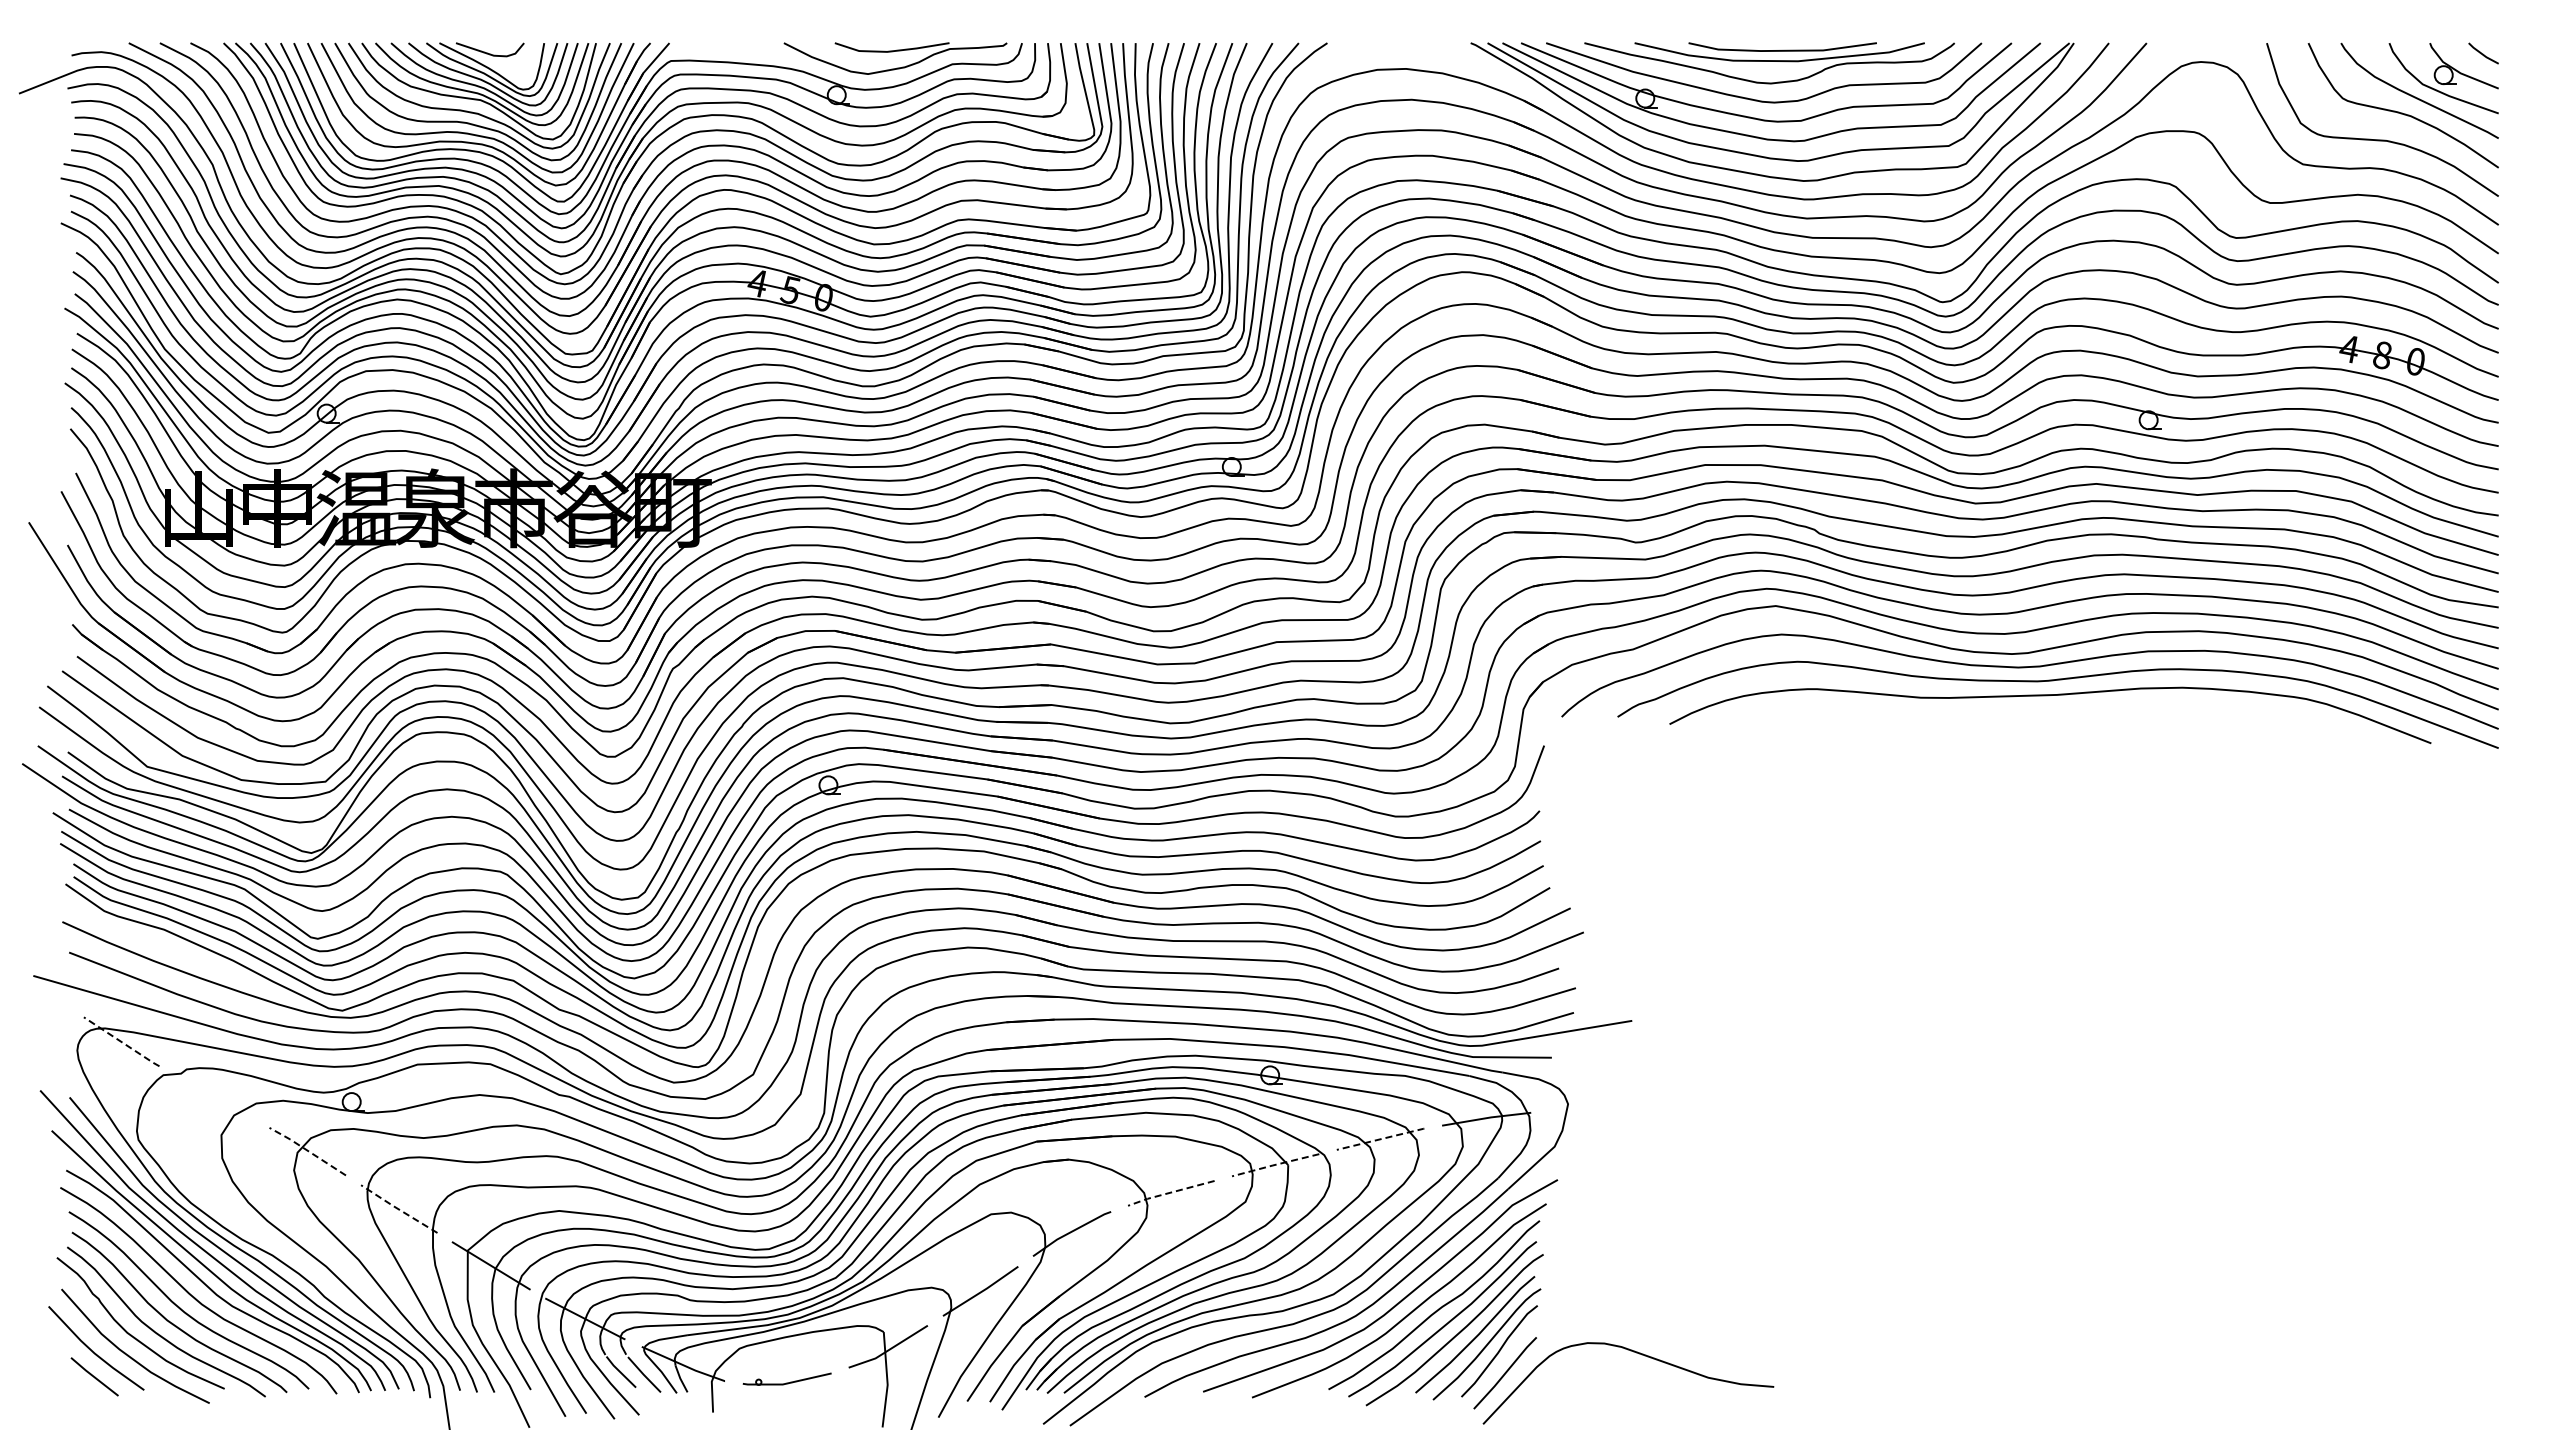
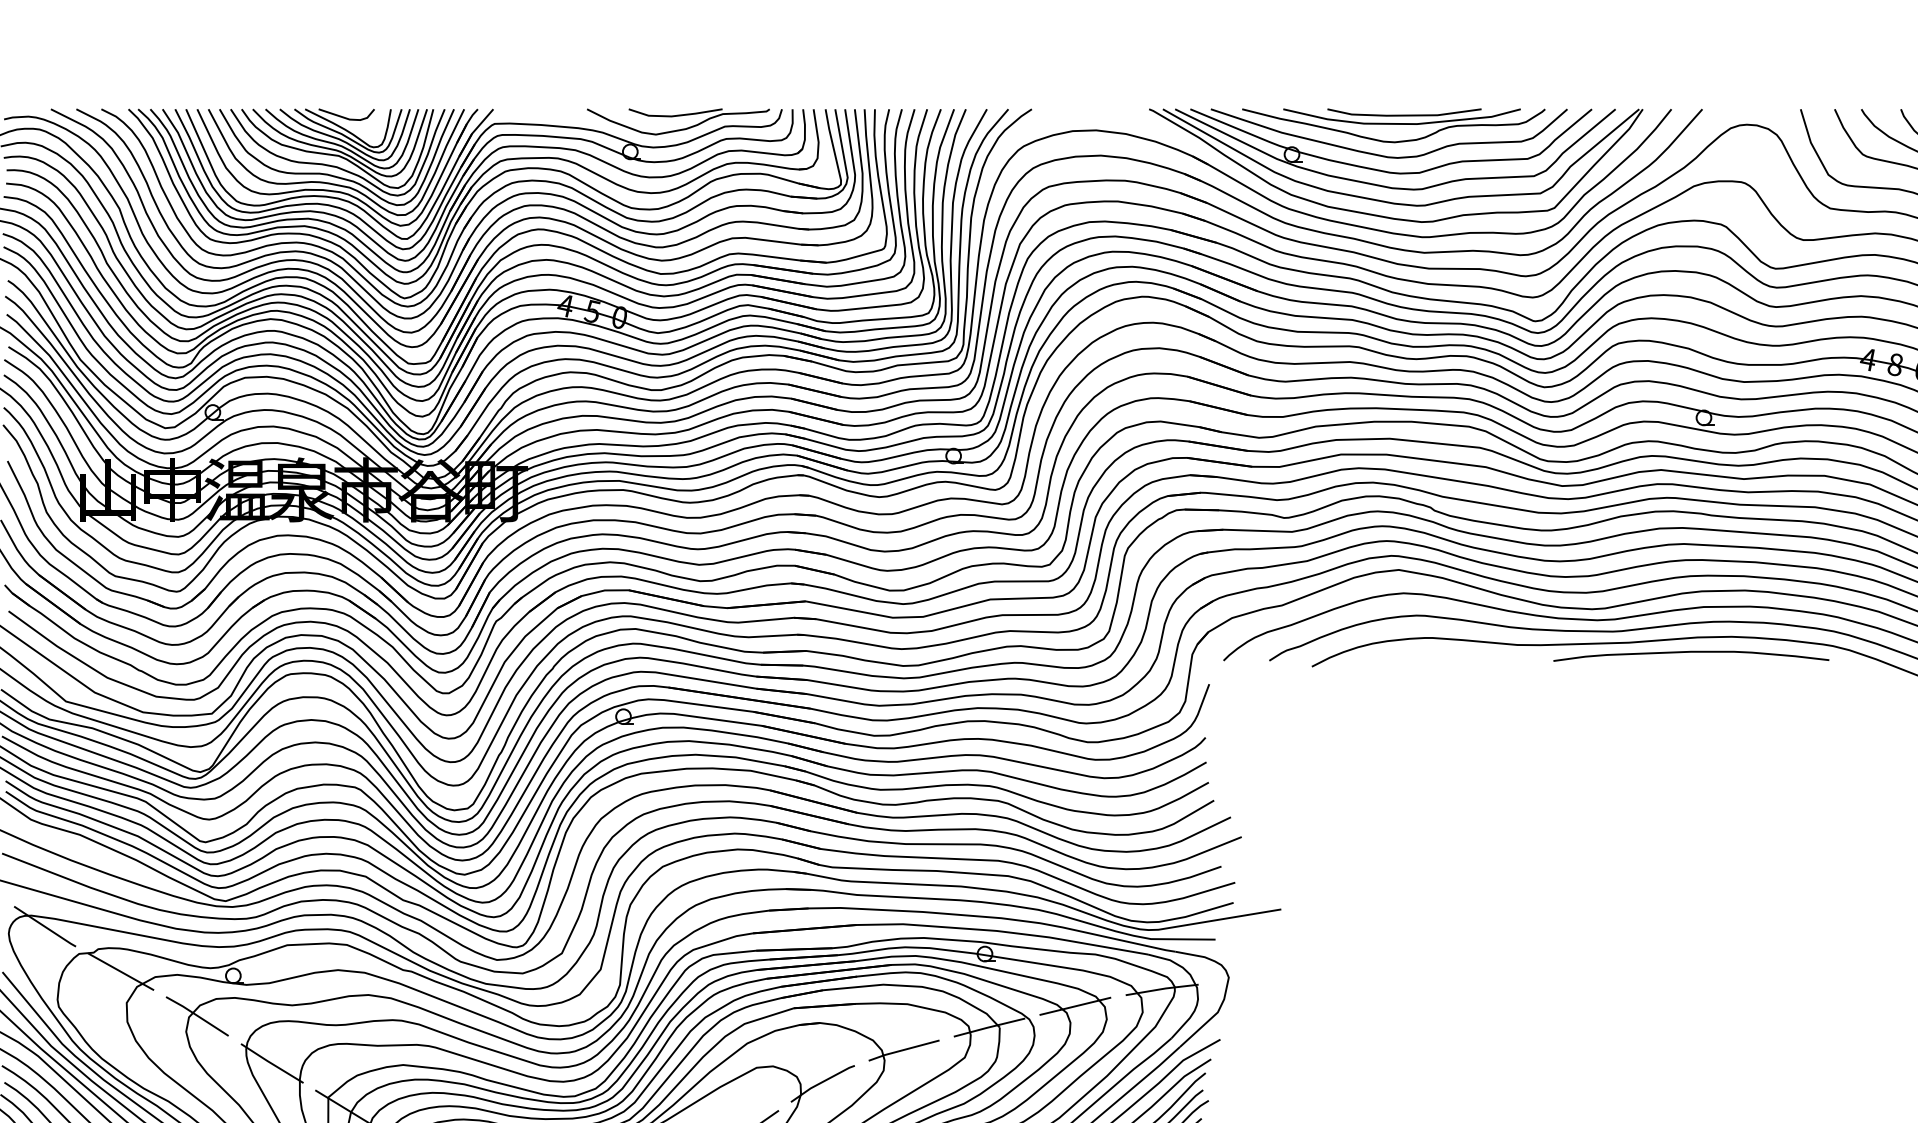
curve: (2132, 706) -> (1690, 652), added
line: (121, 1042) -> (44, 927), dashed -> solid
line: (214, 1097) -> (121, 972), added
line: (1381, 1139) -> (1076, 1006), dashed -> solid
line: (307, 1150) -> (197, 1015), dashed -> solid
line: (1274, 1164) -> (988, 1026), dashed -> solid
line: (1170, 1192) -> (903, 1049), dashed -> solid
line: (398, 1209) -> (271, 1063), dashed -> solid

